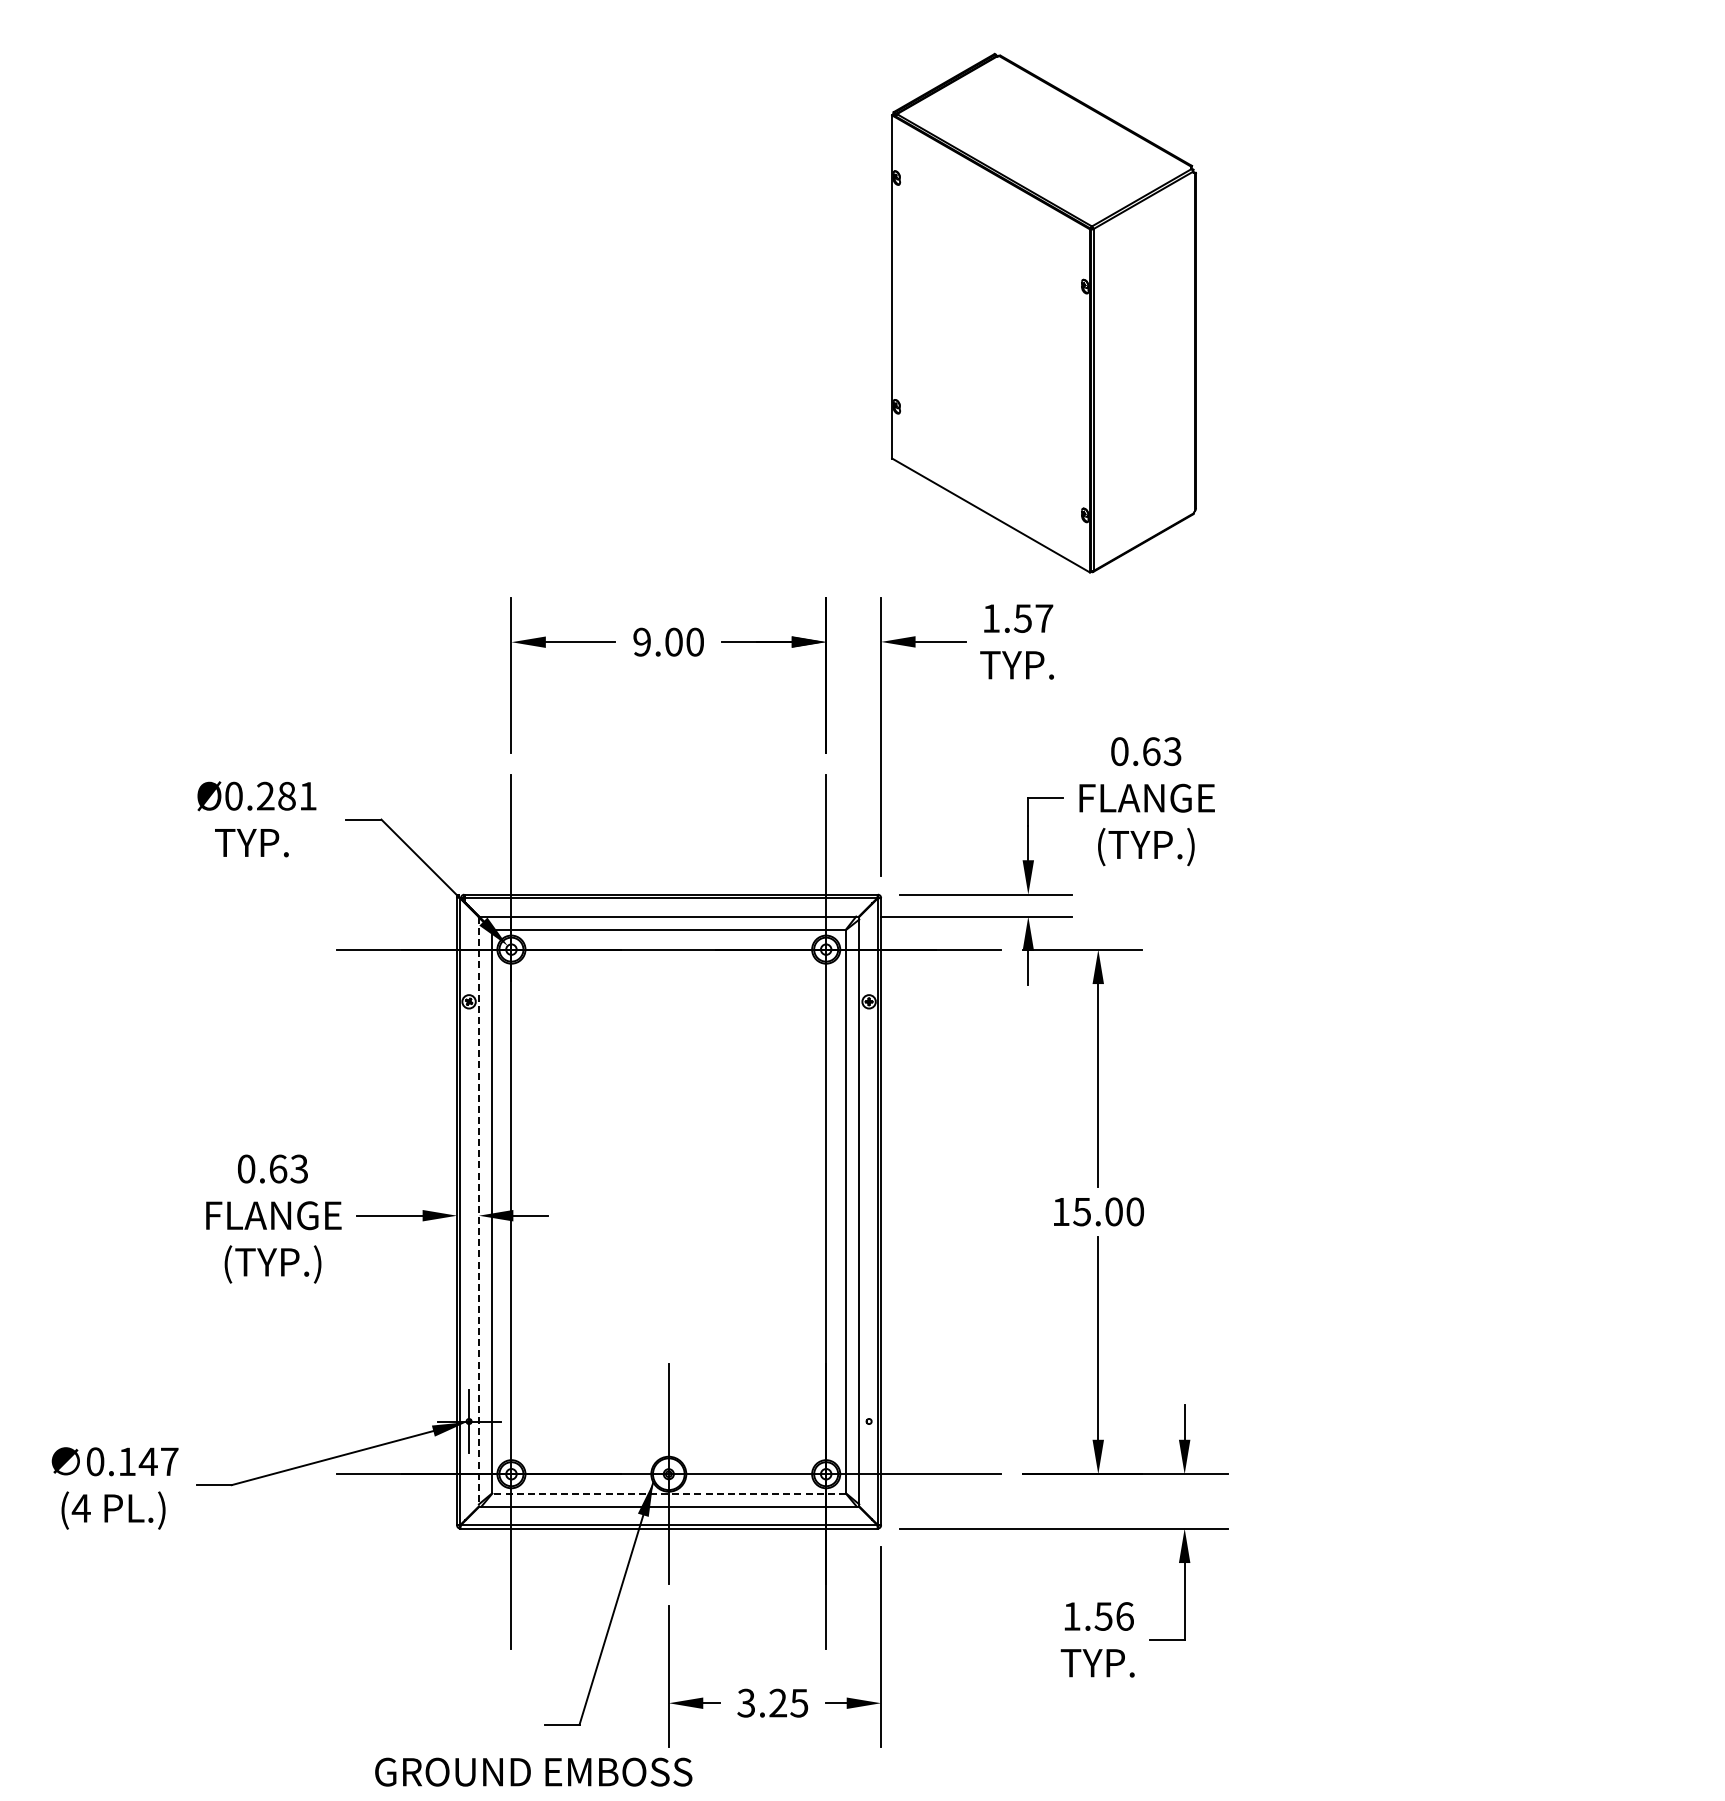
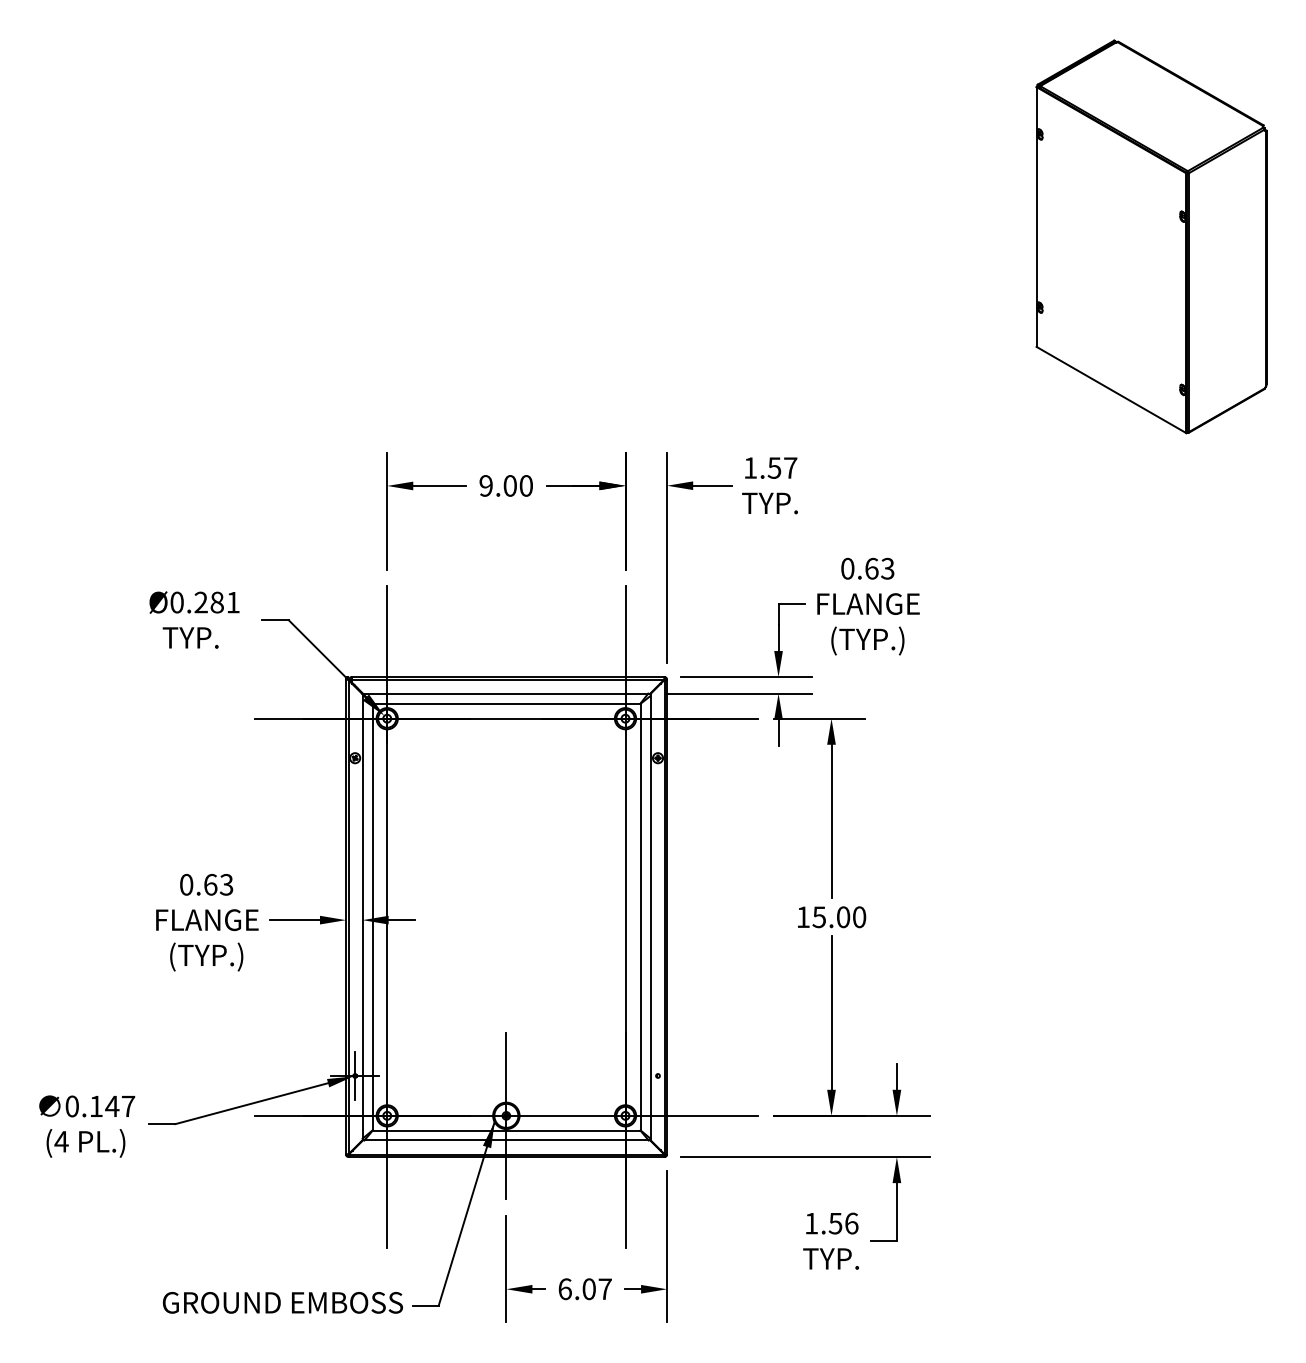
part: (1043, 312) -> (1151, 236), moved
line: (478, 1211) -> (362, 916), dashed -> solid
line: (669, 1493) -> (506, 1130), dashed -> solid
text: (772, 1702) -> (584, 1288), 3.25 -> 6.07
text: (533, 1771) -> (282, 1302), moved

